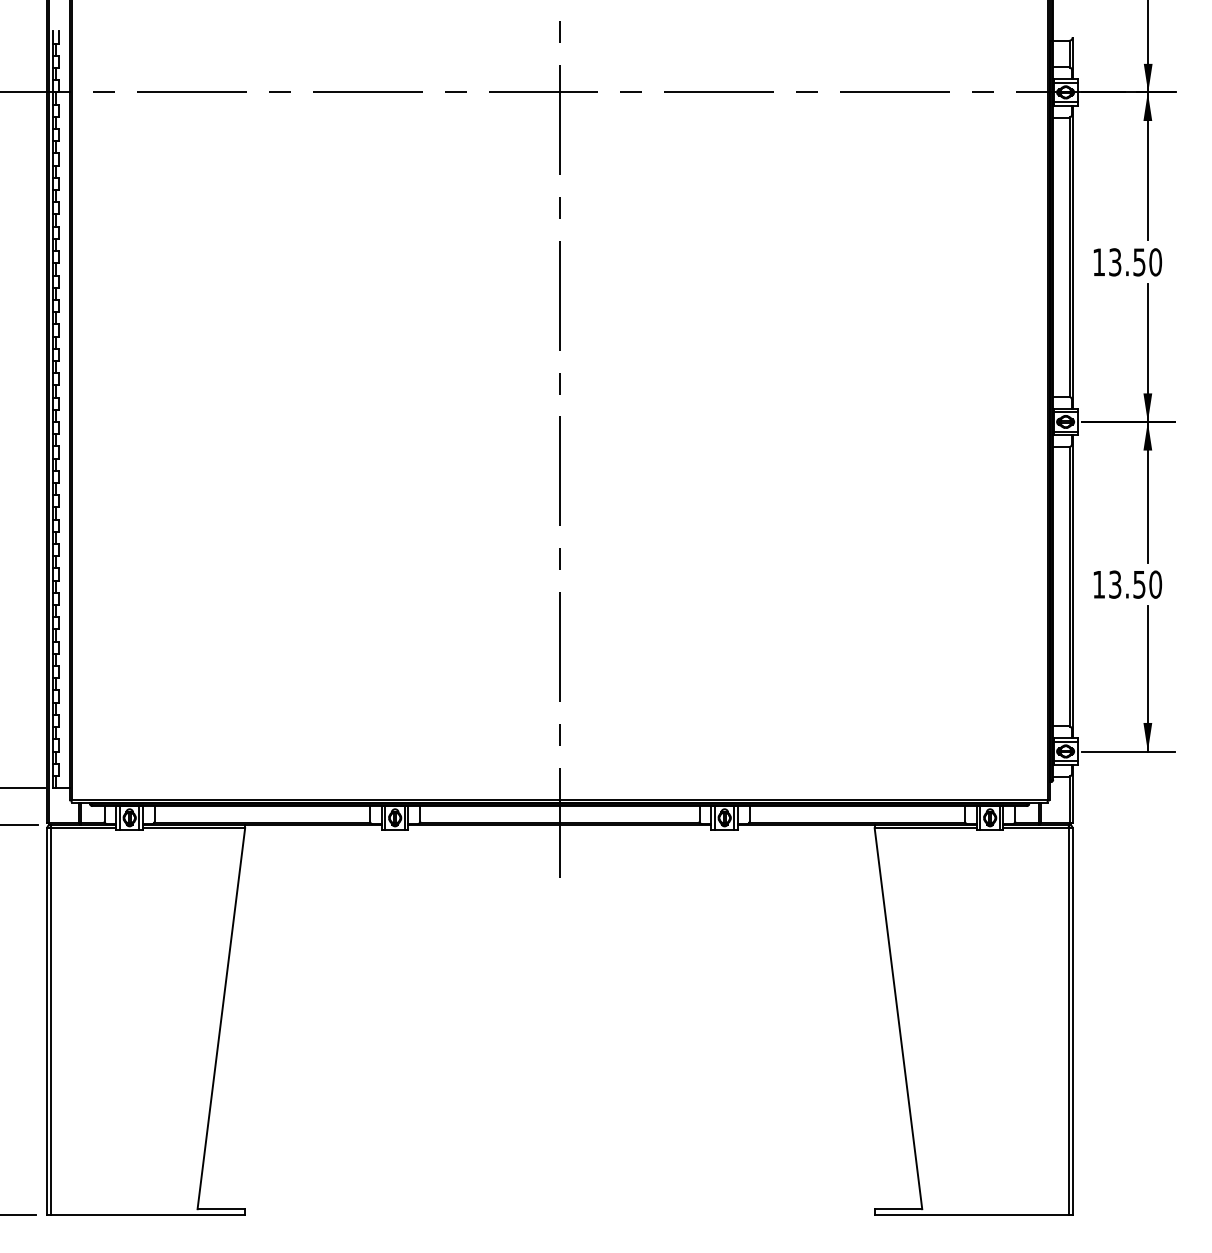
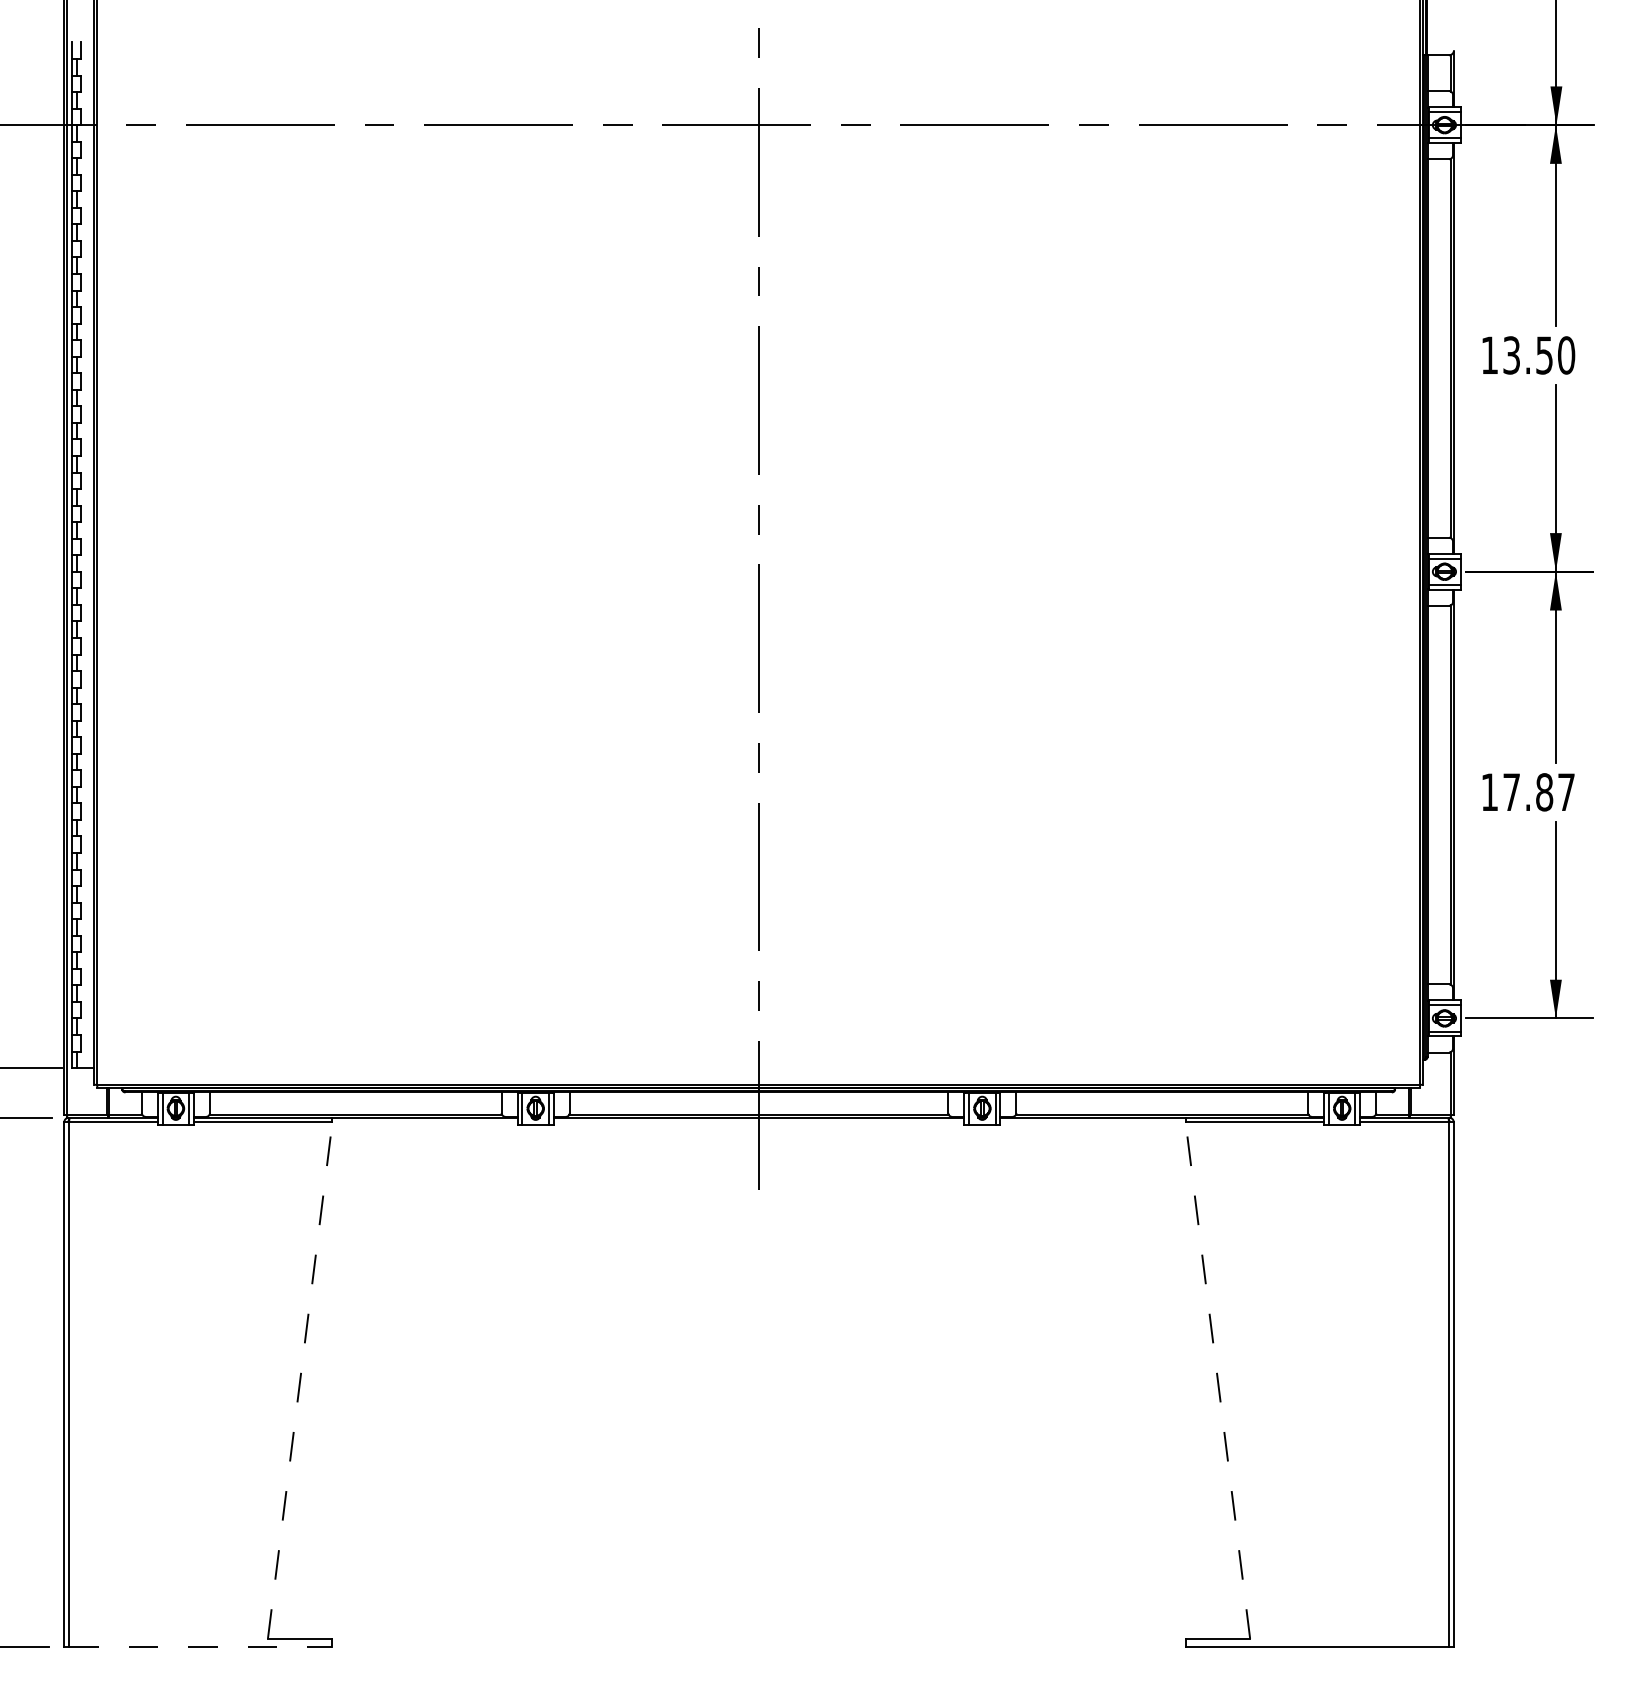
text: (1135, 584) -> (1539, 792), 13.50 -> 17.87
line: (221, 1018) -> (300, 1380), solid -> dashed
line: (898, 1018) -> (1217, 1380), solid -> dashed
line: (147, 1215) -> (200, 1647), solid -> dashed

